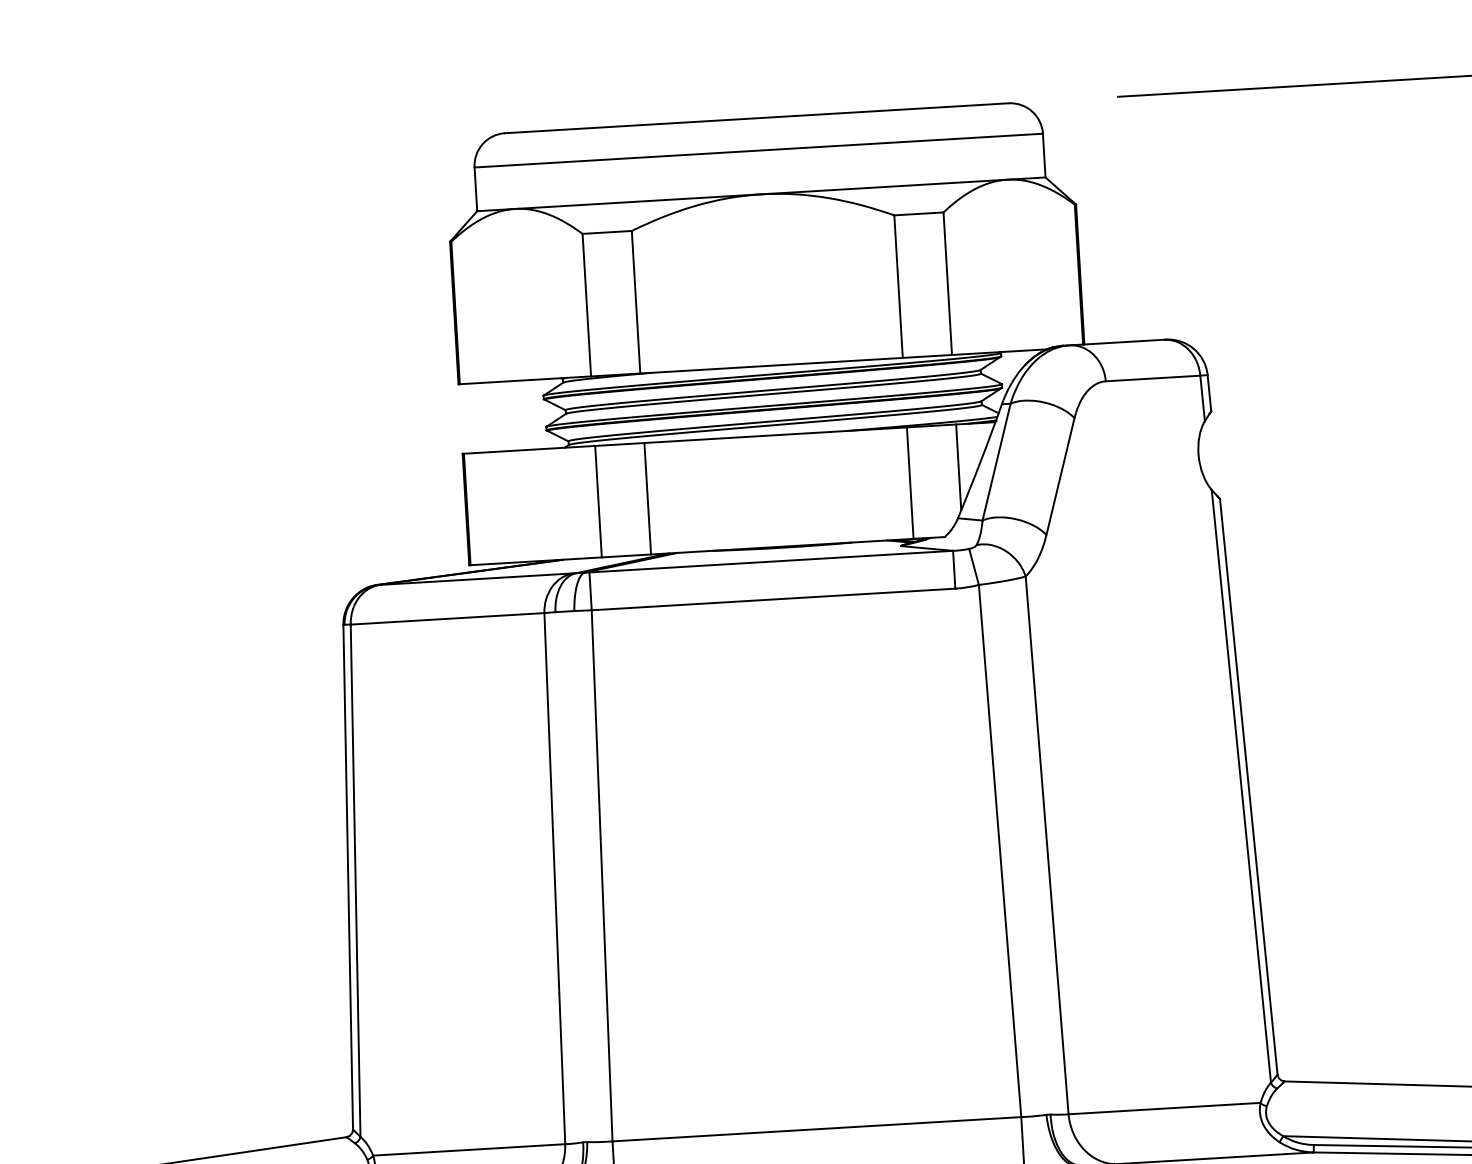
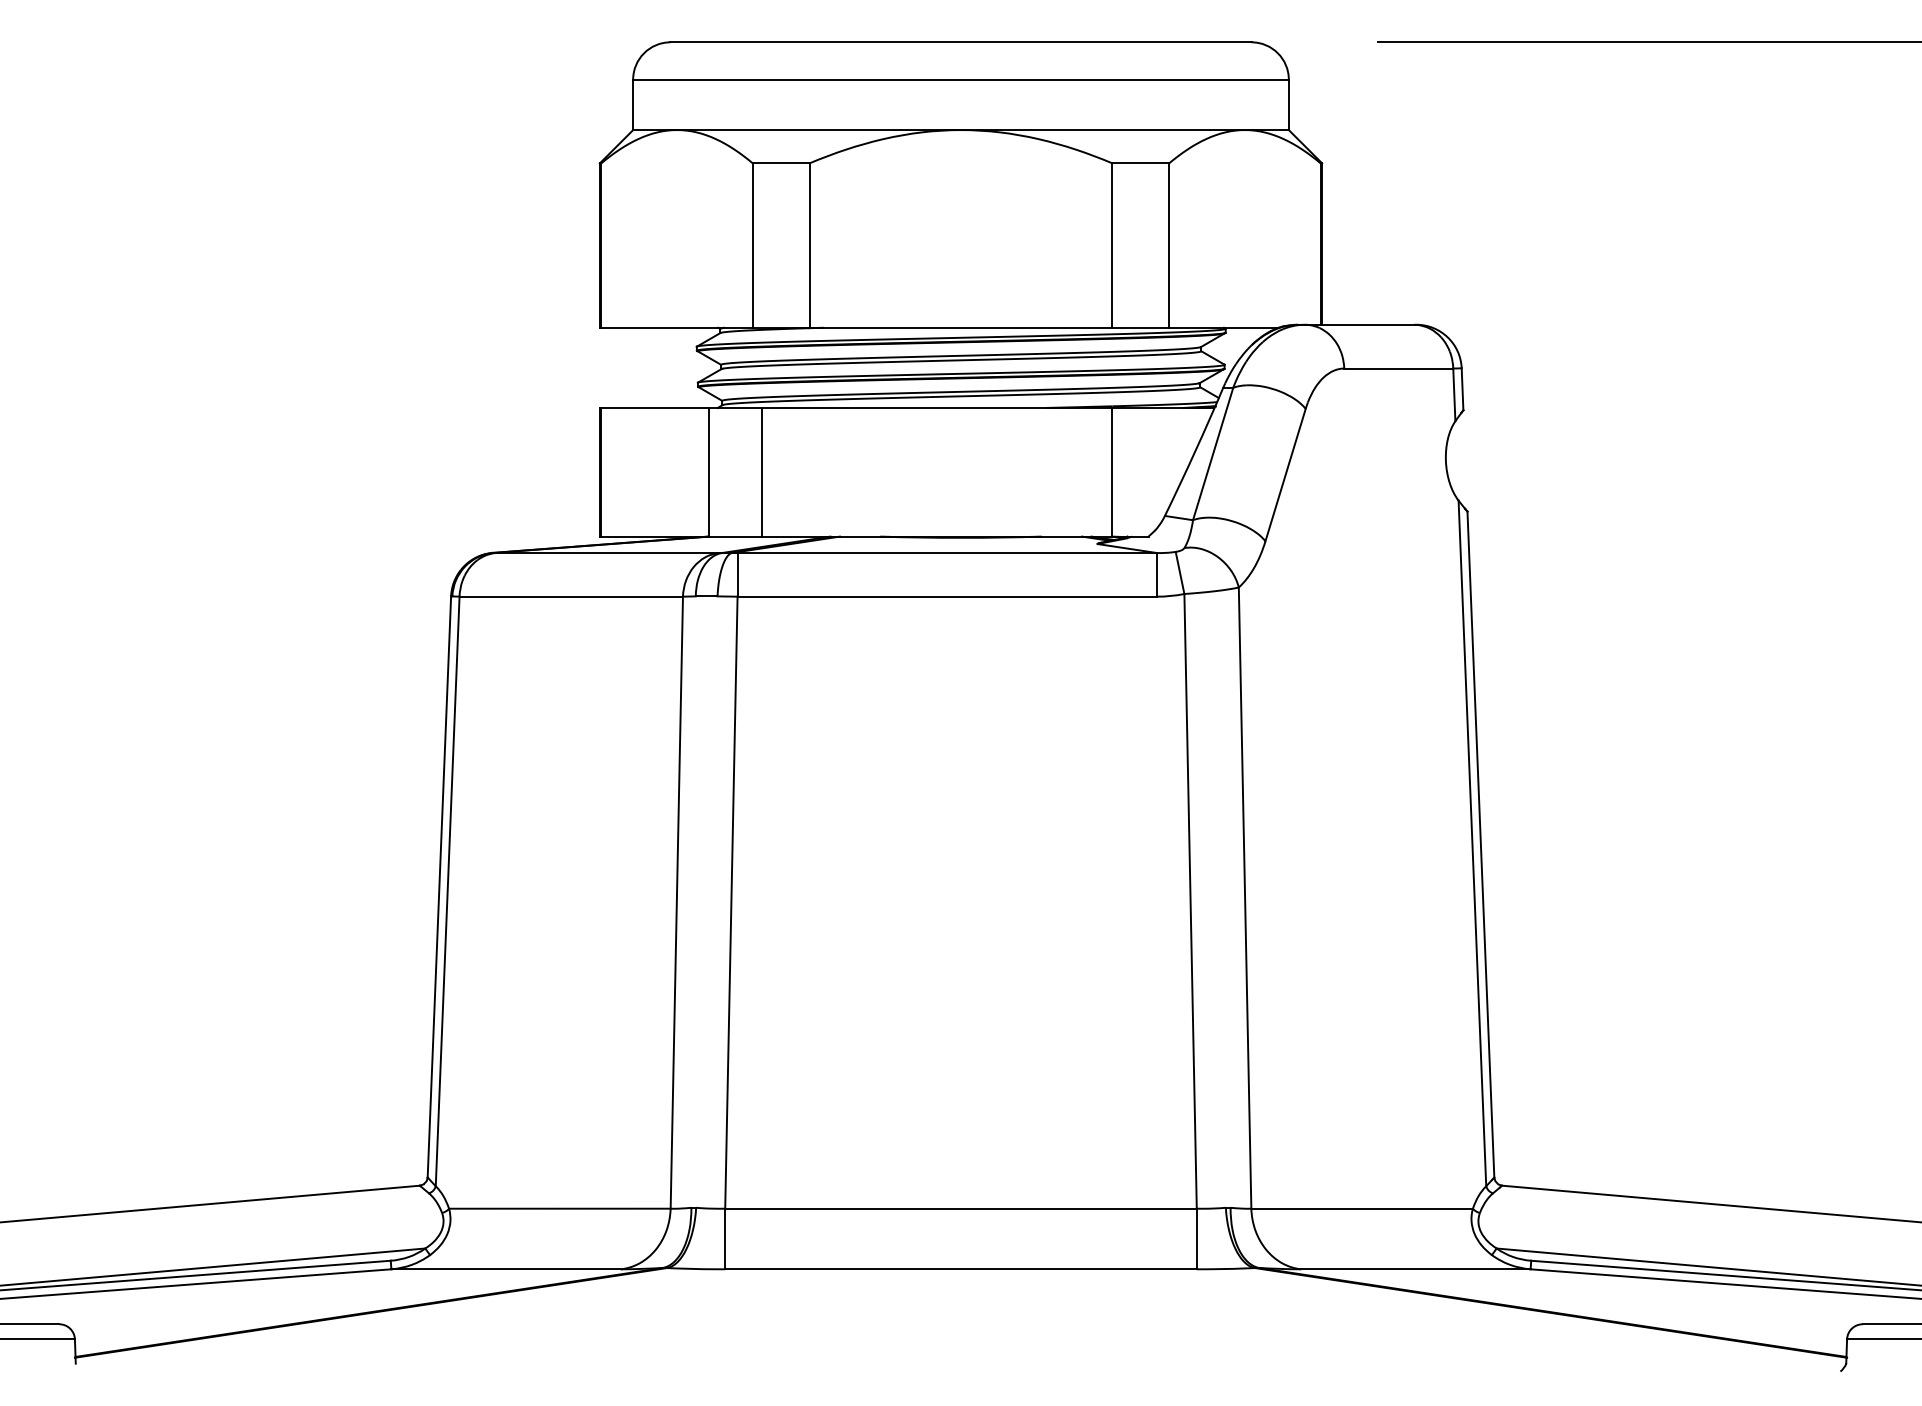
line: (958, 467) -> (1169, 457), removed
line: (647, 498) -> (761, 472), moved
line: (598, 501) -> (708, 472), moved

